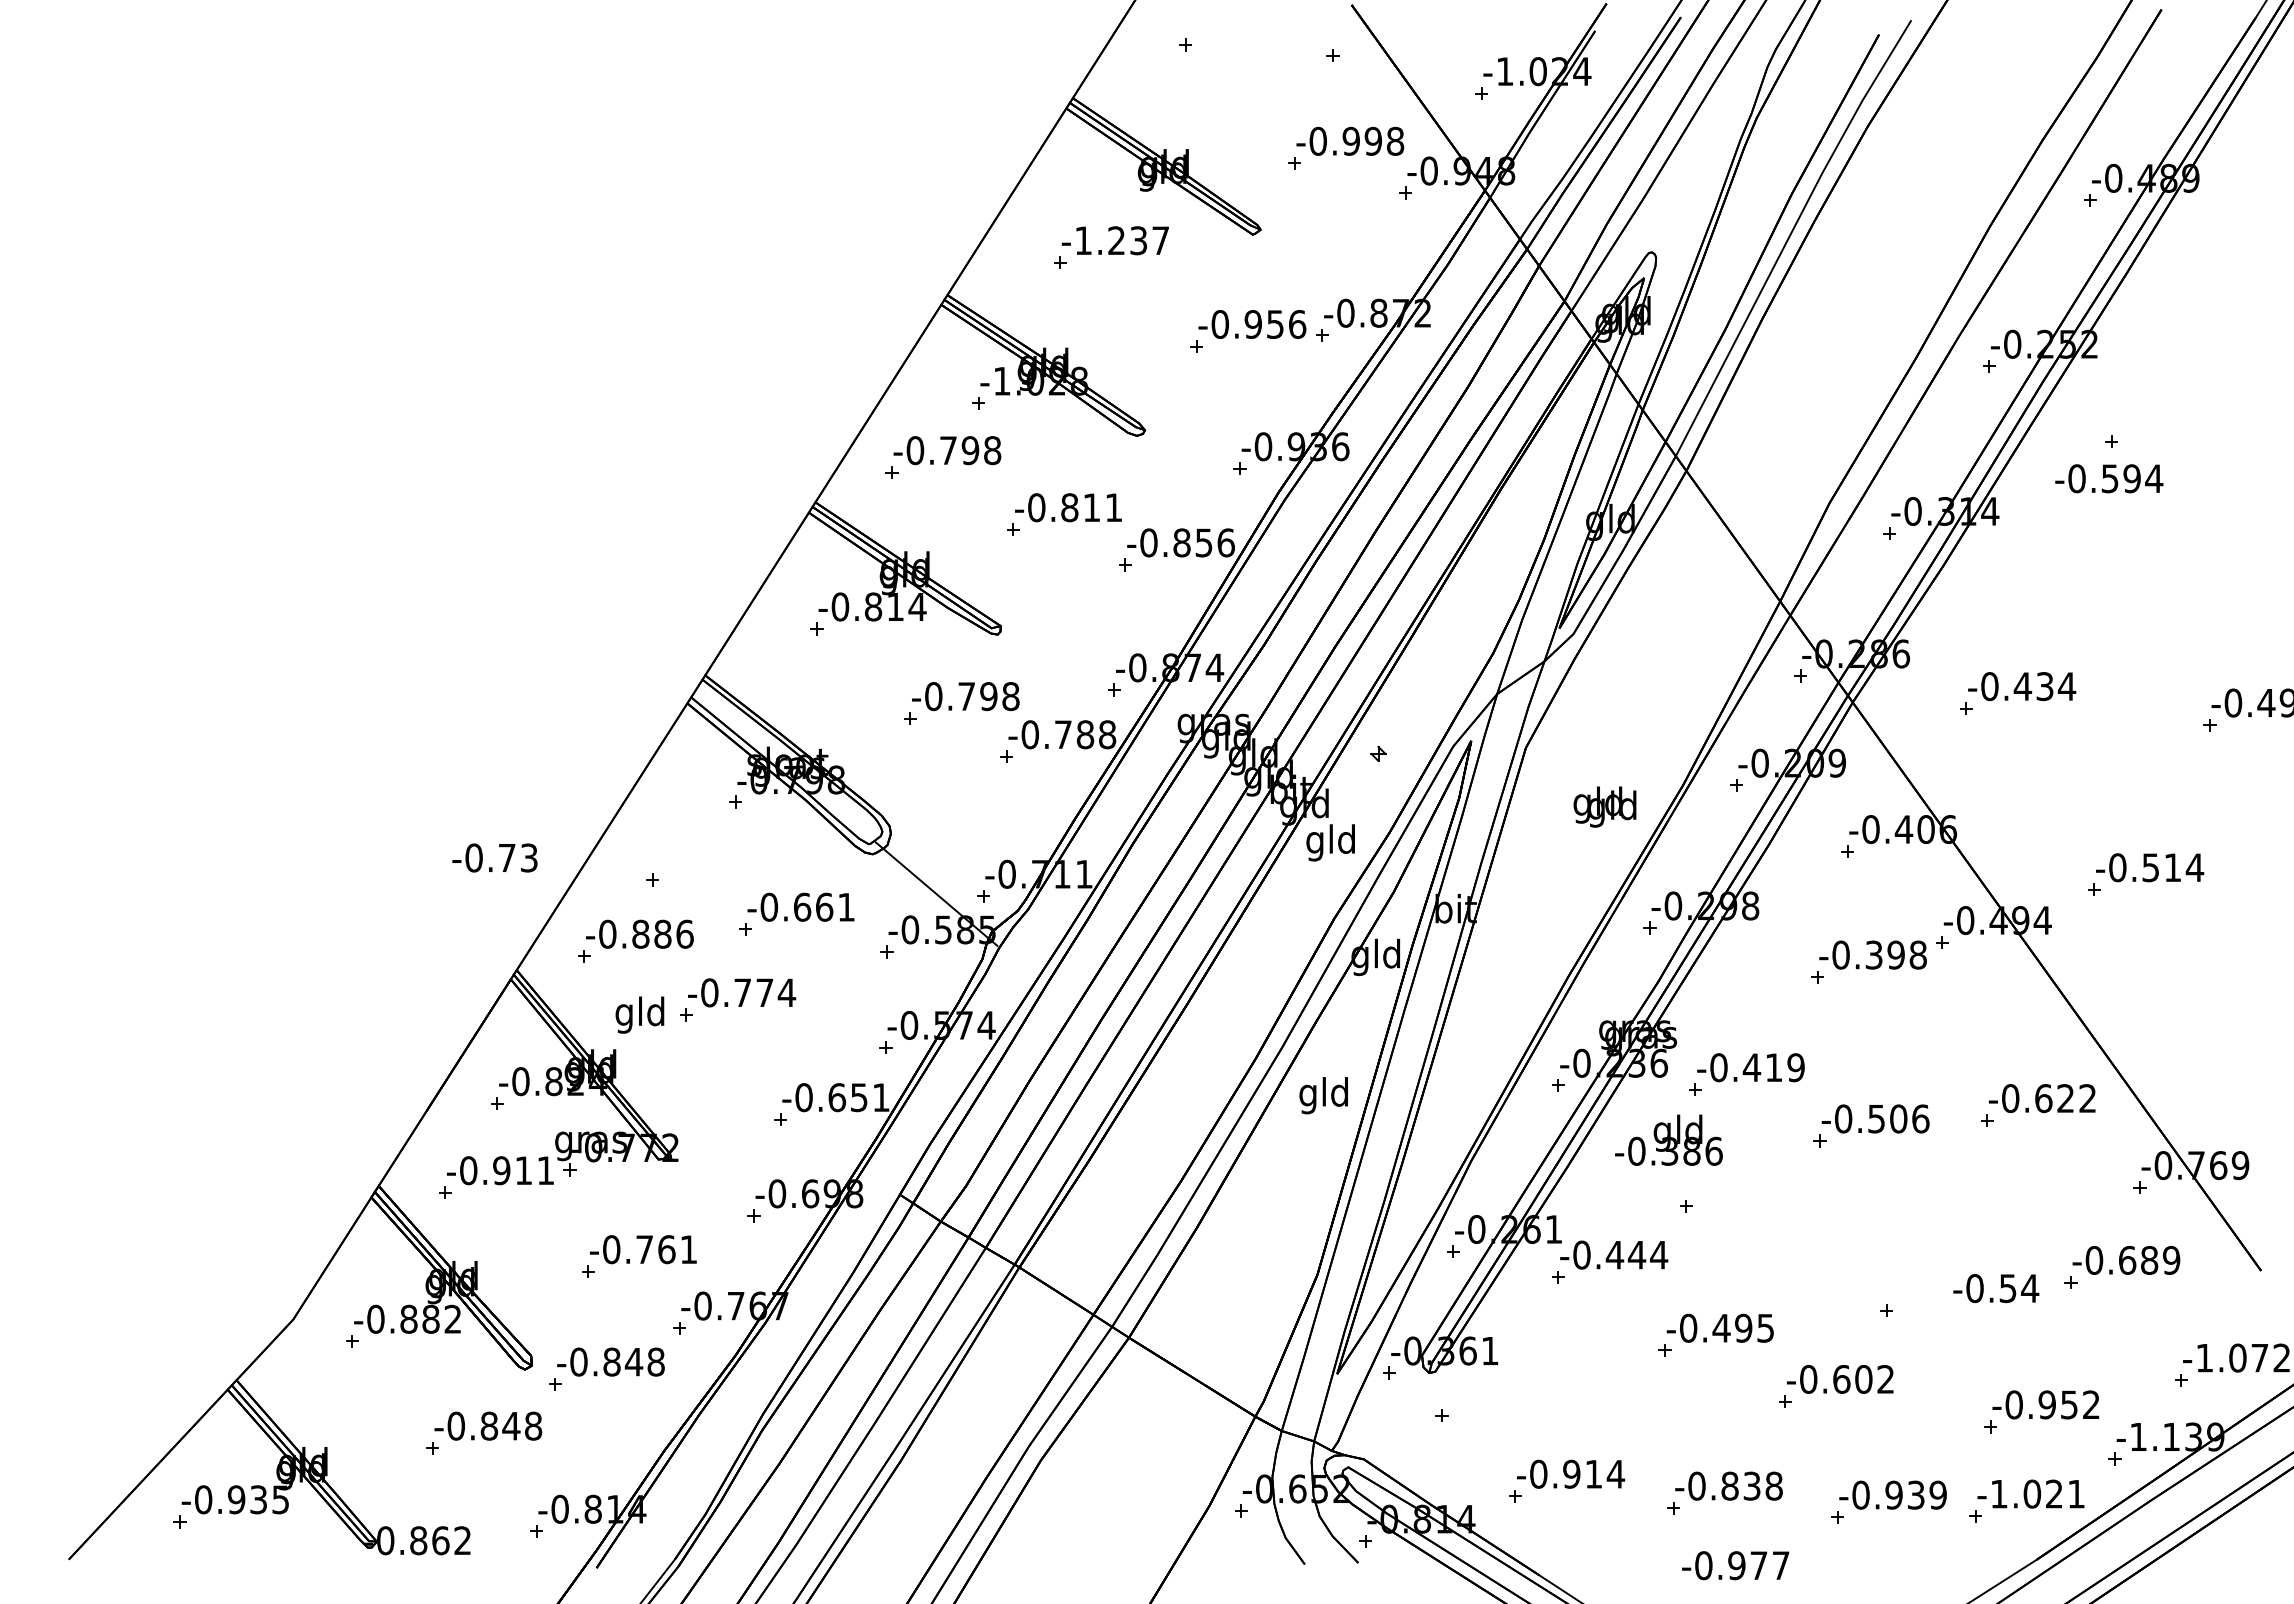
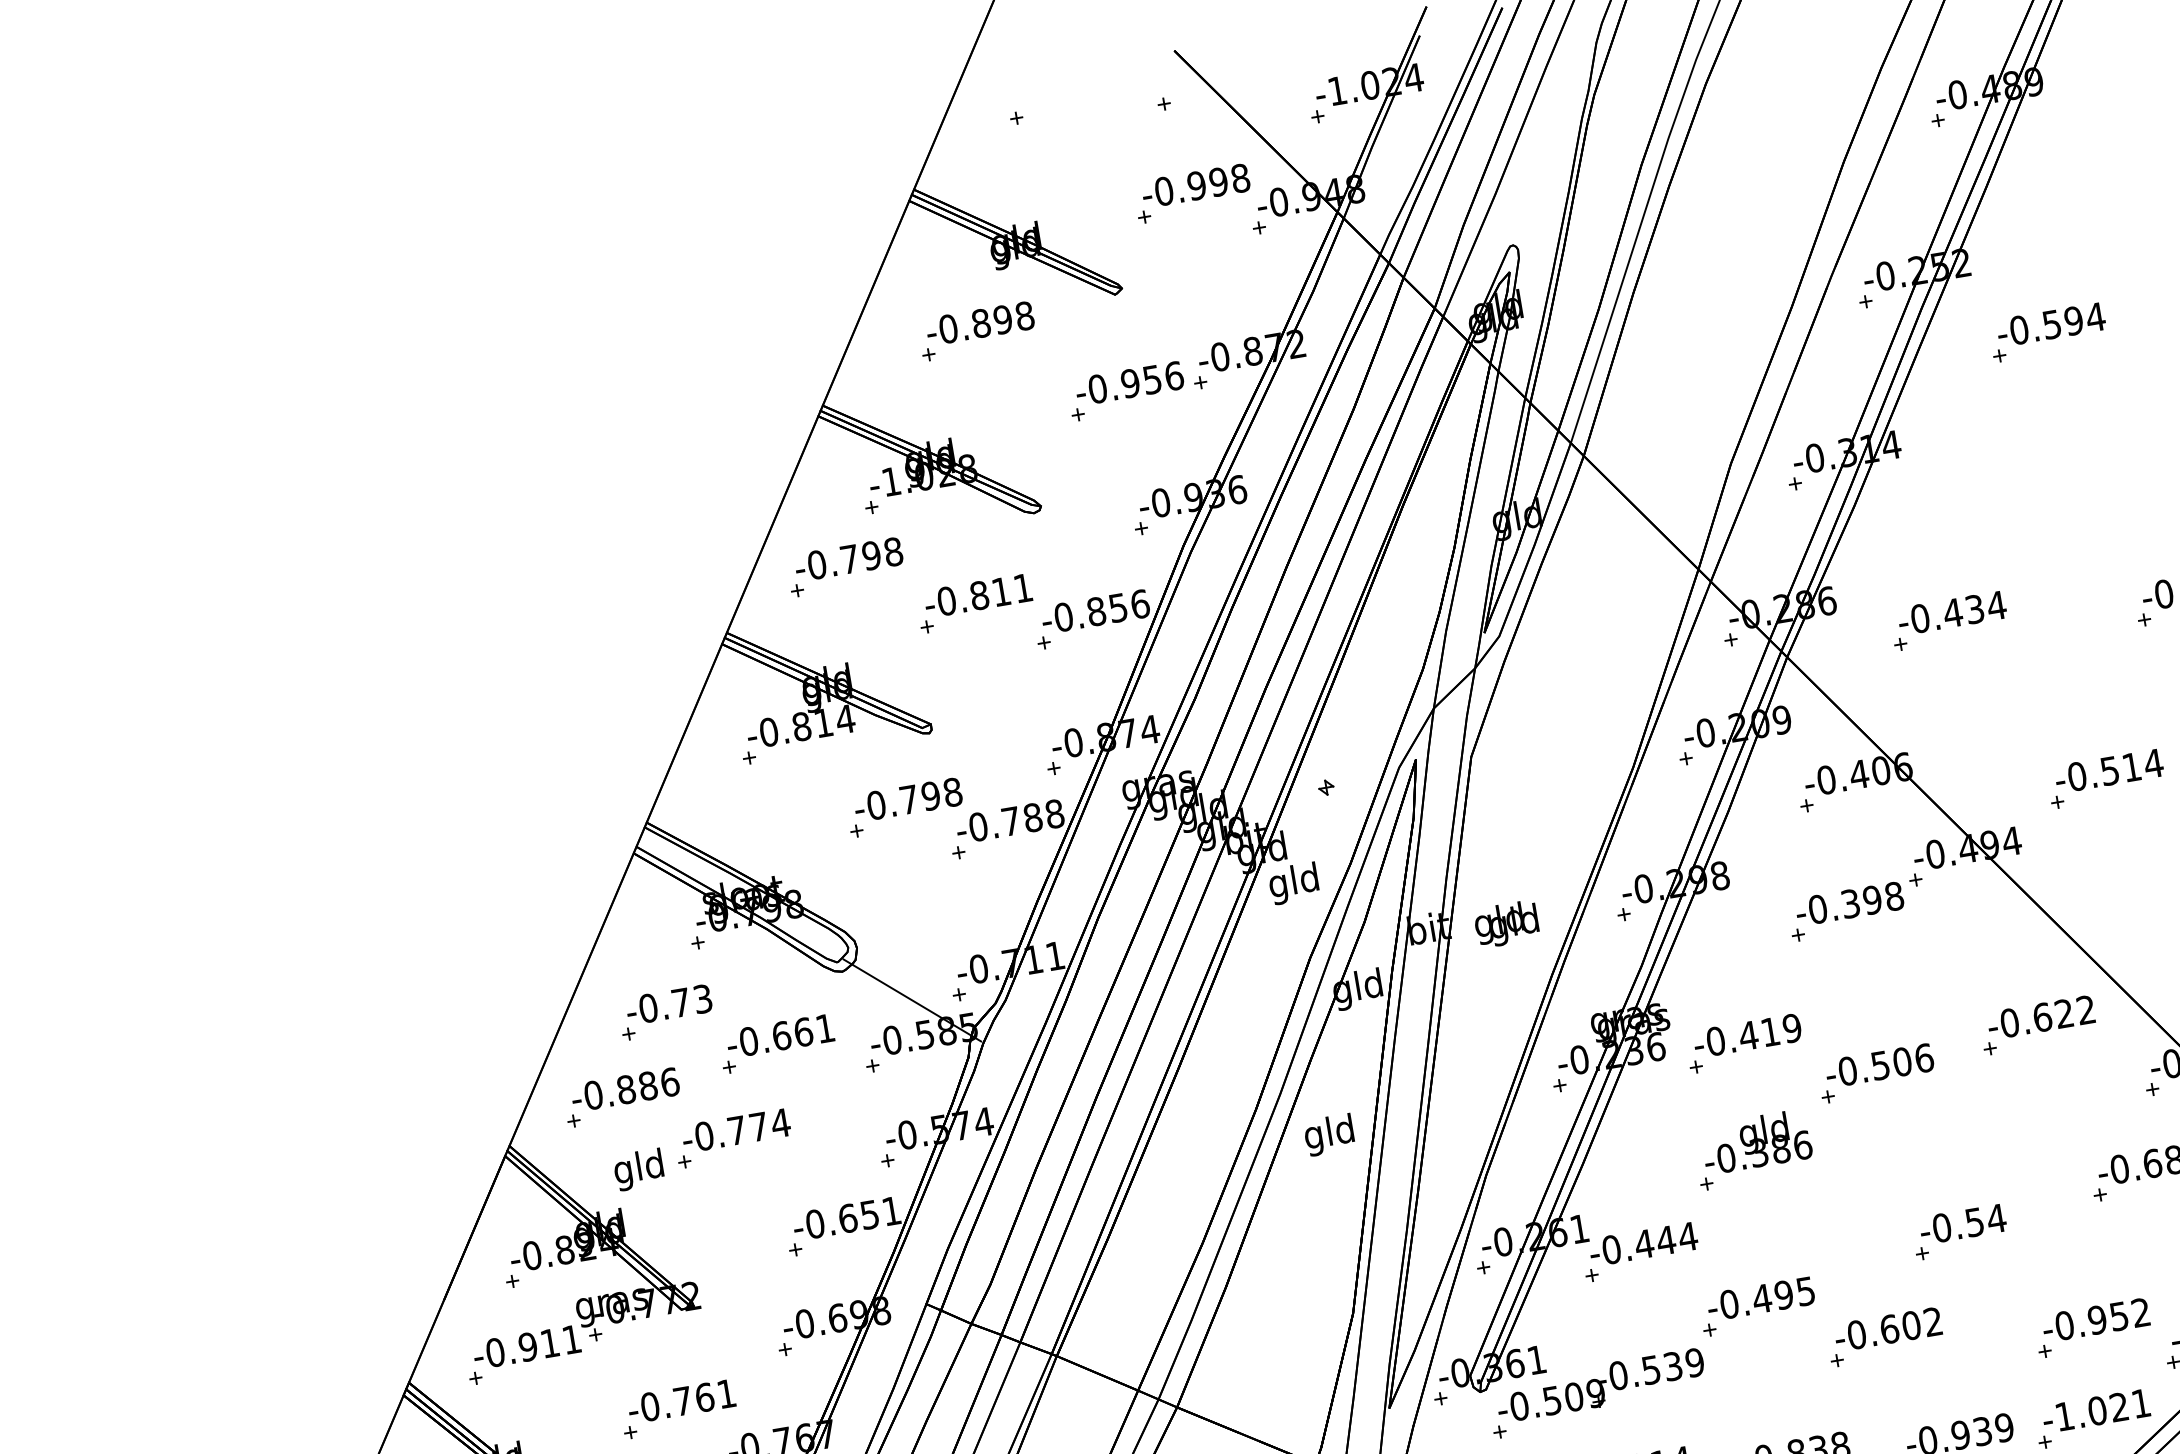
text: (1122, 240) -> (986, 322), -1.237 -> -0.898
text: (2109, 478) -> (2051, 324), moved
text: (1604, 806) -> (1506, 923), moved
text: (494, 857) -> (668, 1004), moved
text: (1668, 1139) -> (1755, 1141), moved
text: (1996, 1288) -> (1963, 1224), moved
part: (1548, 1386) -> (1600, 1385), added

